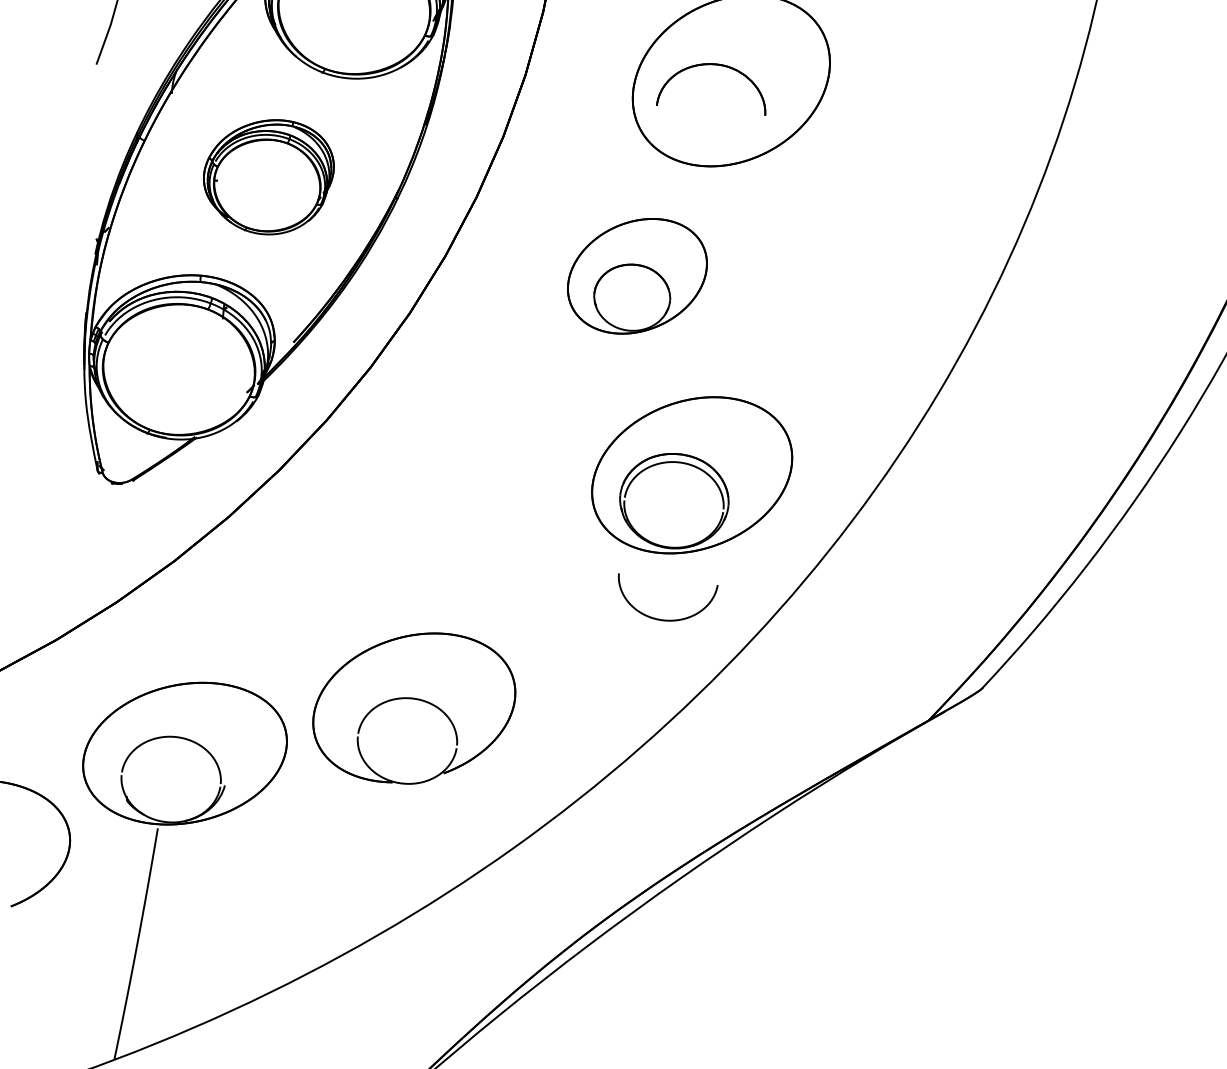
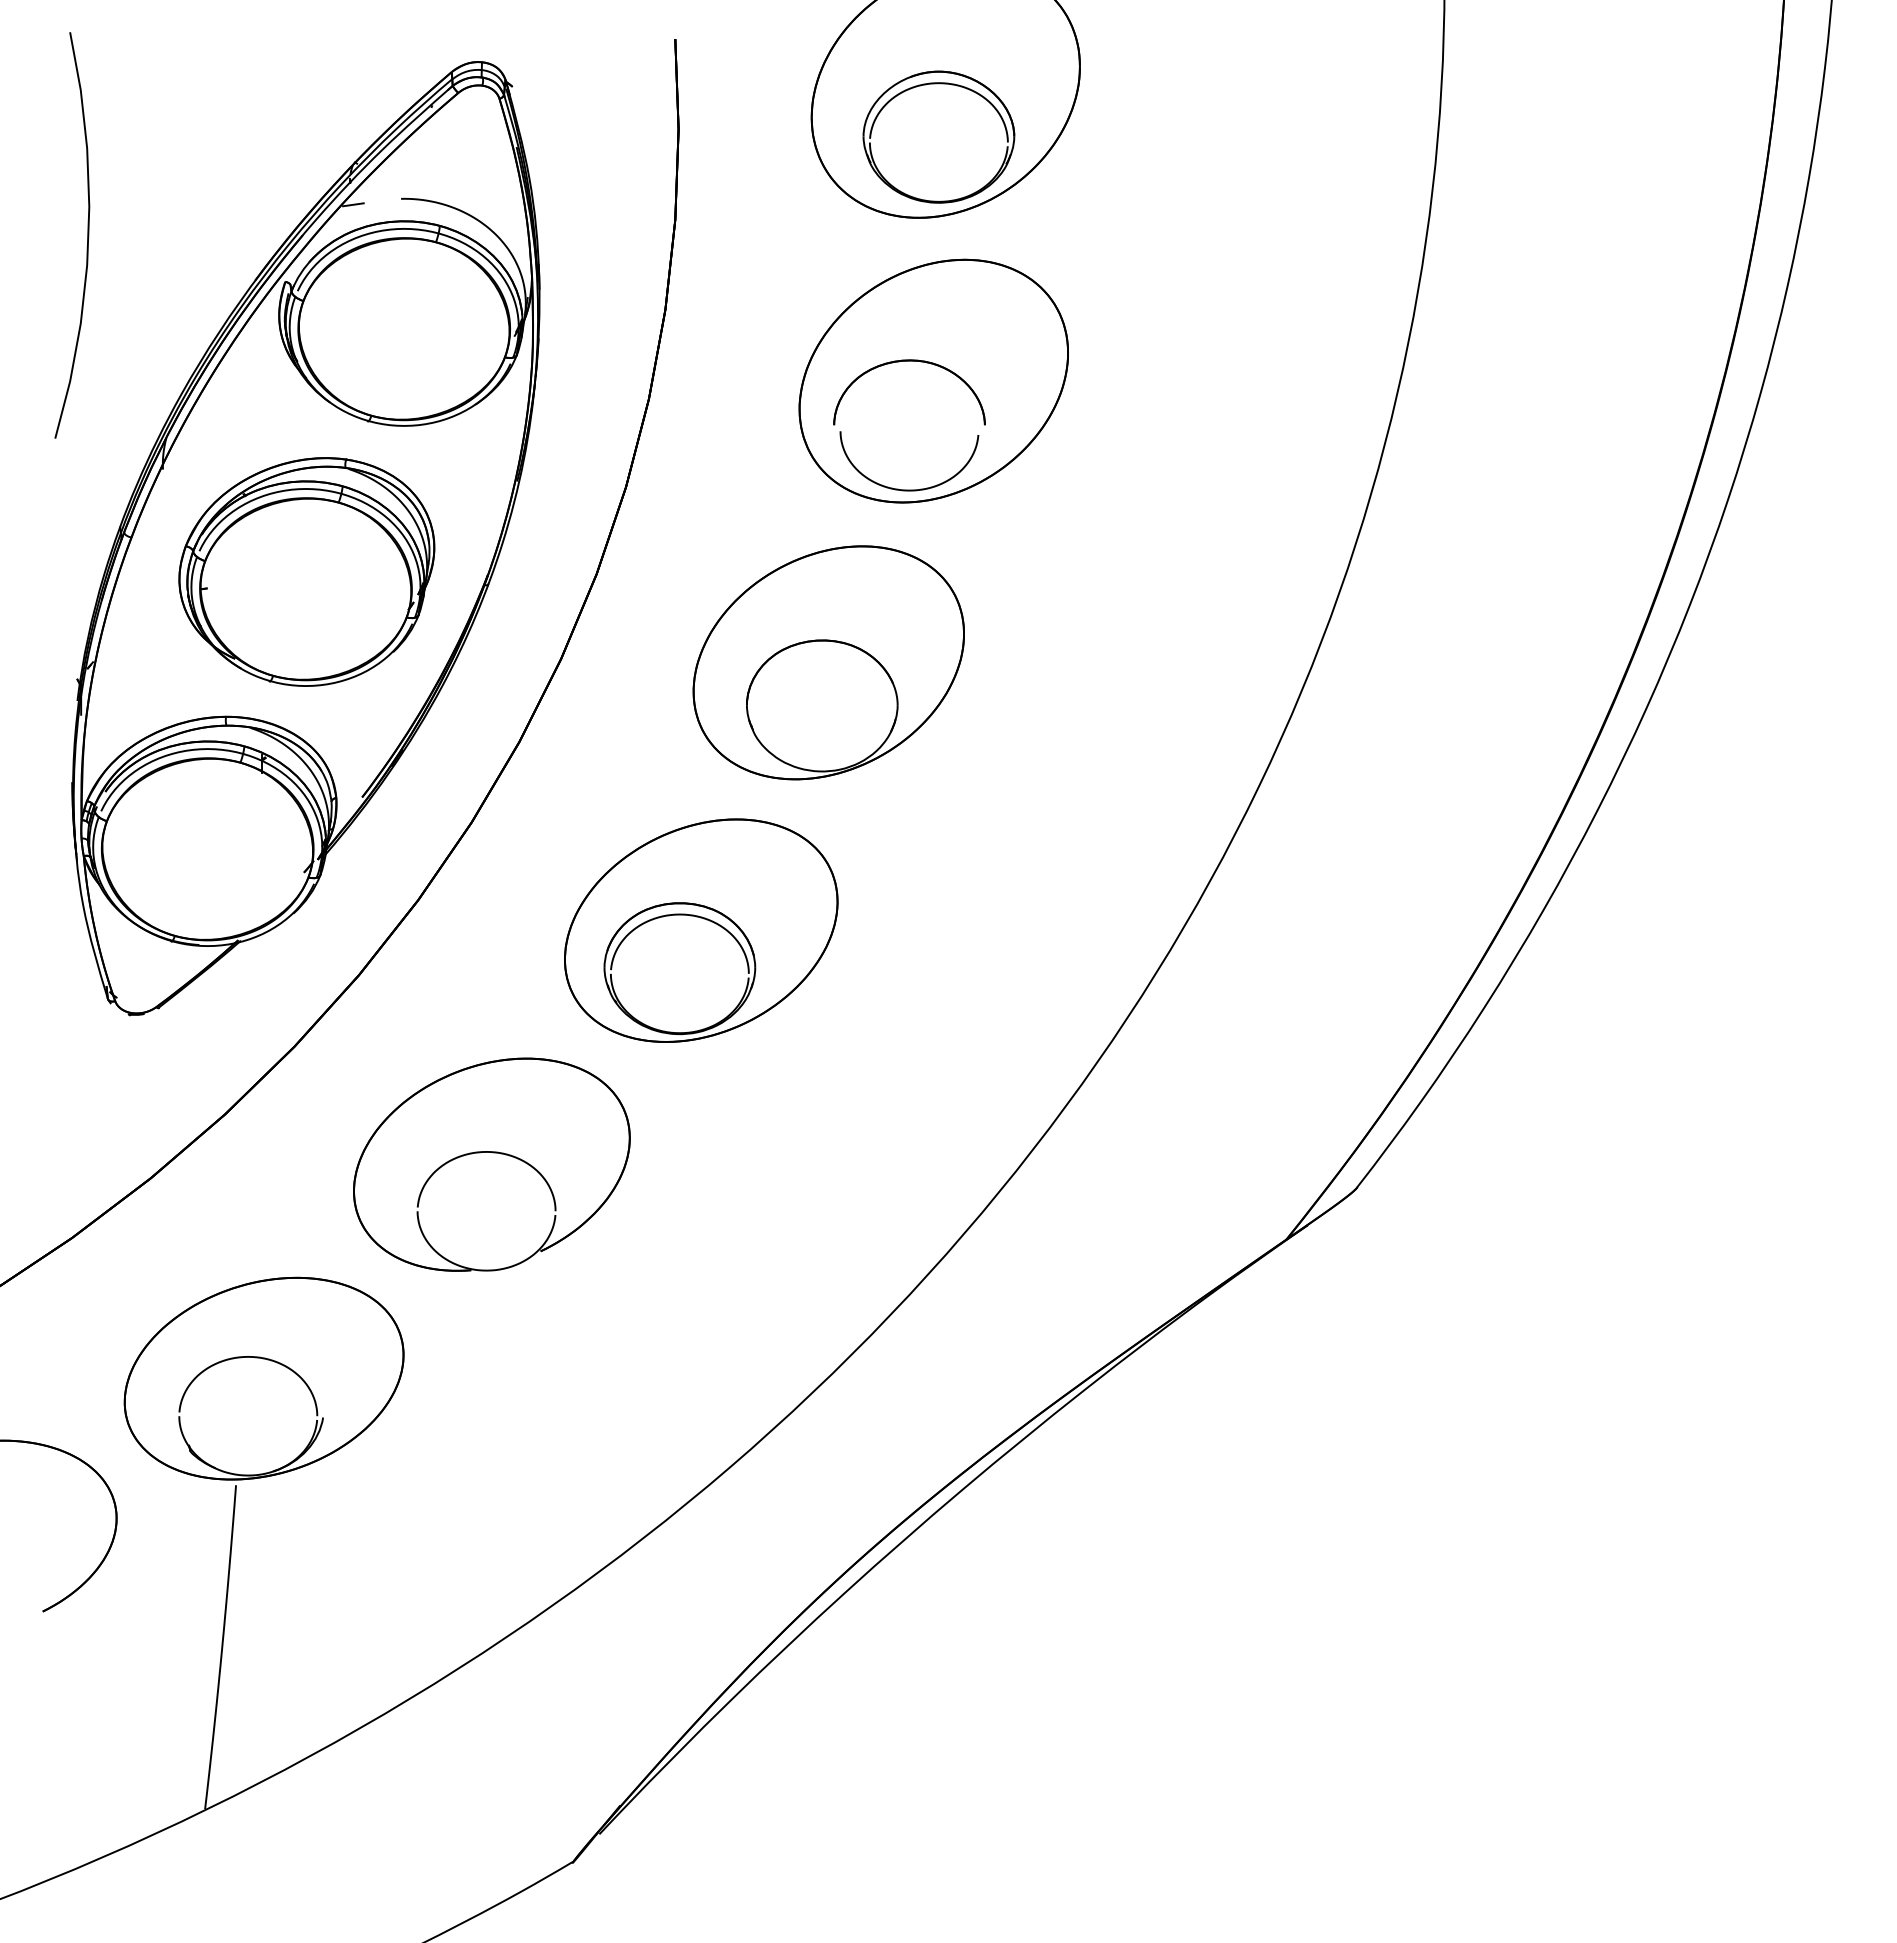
part: (268, 176) -> (306, 571), size x1.43
part: (637, 276) -> (828, 662), size x1.43
part: (692, 475) -> (701, 930), moved
curve: (664, 619) -> (909, 489), moved
part: (414, 707) -> (491, 1164), moved

